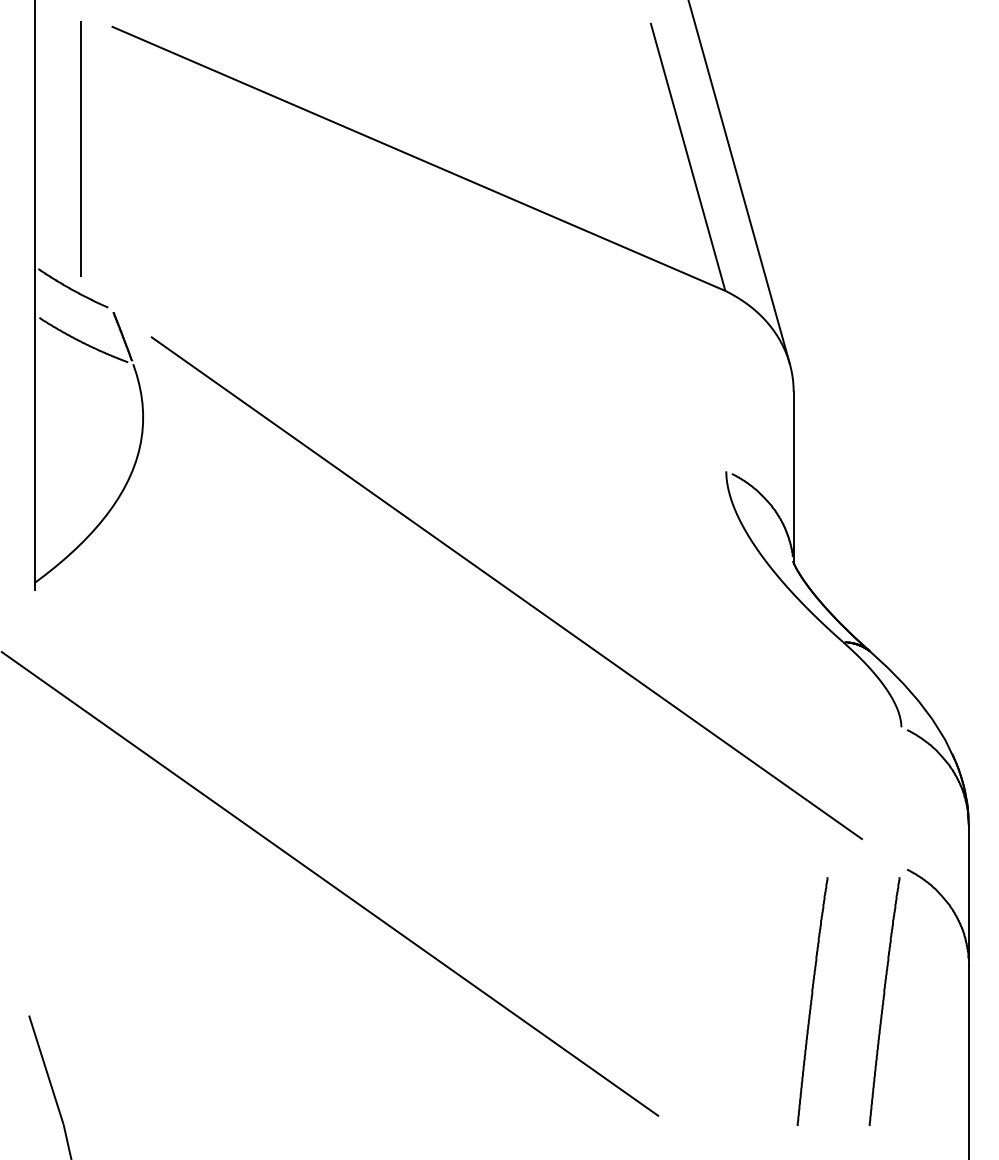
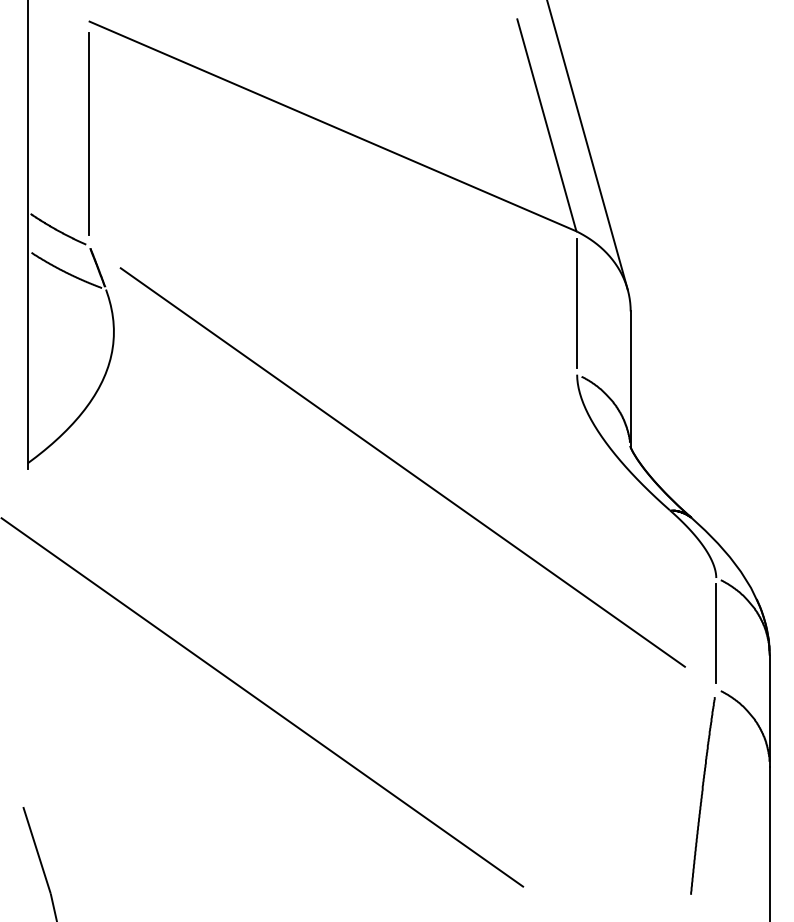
line: (80, 148) -> (88, 133), moved
line: (726, 381) -> (577, 303), added
line: (901, 796) -> (716, 632), added
curve: (812, 1001) -> (645, 795), removed

